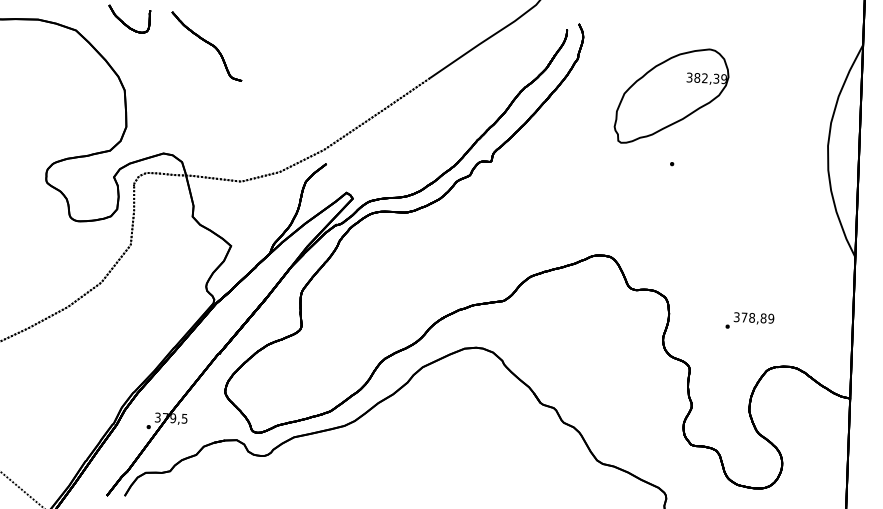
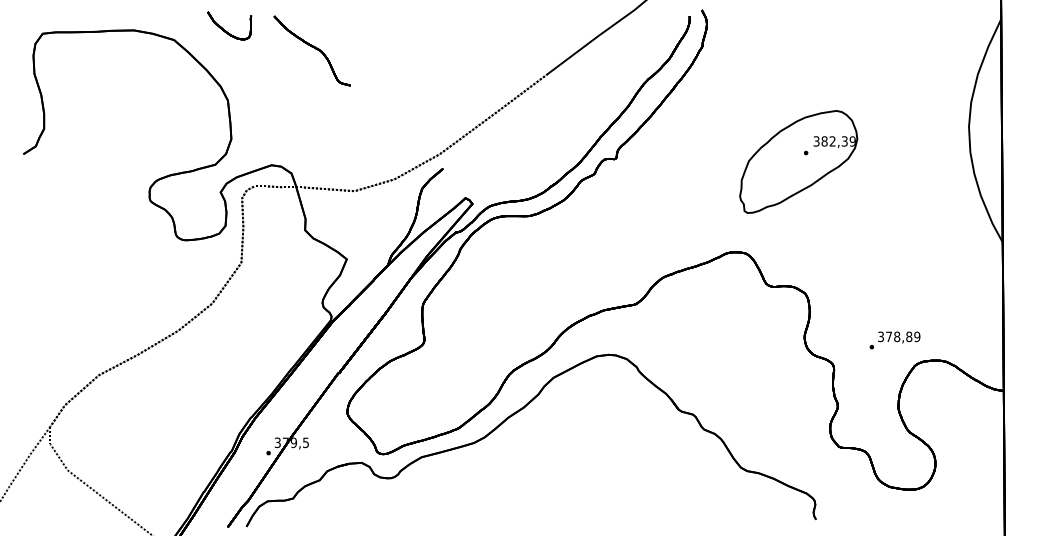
part: (671, 95) -> (798, 161), moved
text: (749, 321) -> (894, 340), moved

